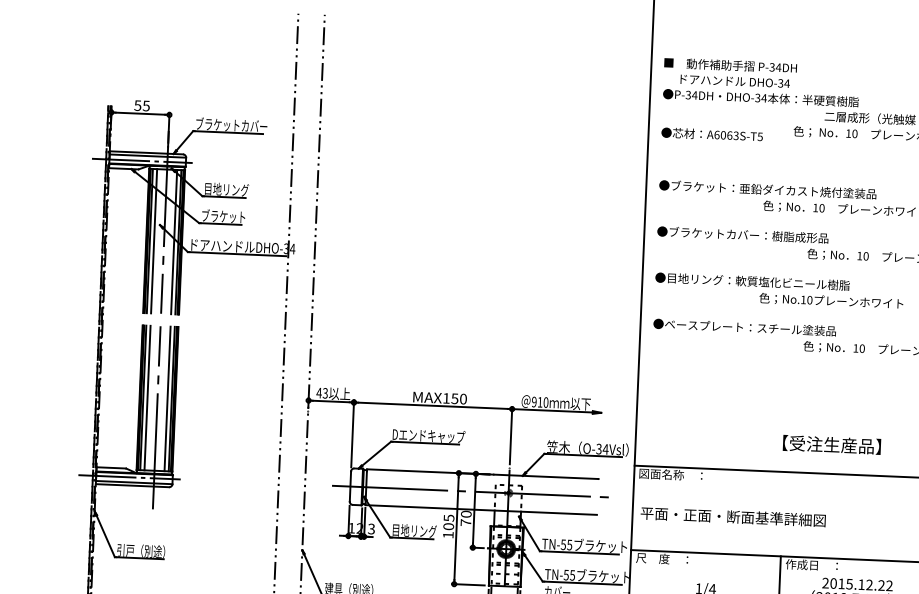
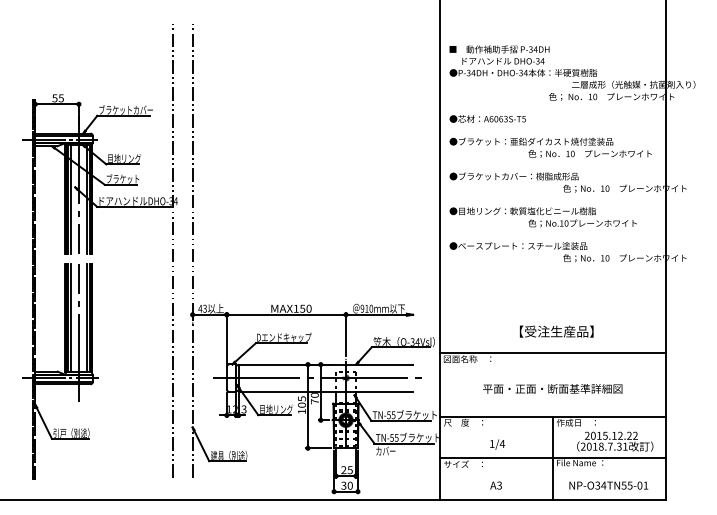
text: (711, 133) -> (487, 118), moved
text: (831, 444) -> (556, 331), moved
text: (732, 516) -> (552, 388), moved

